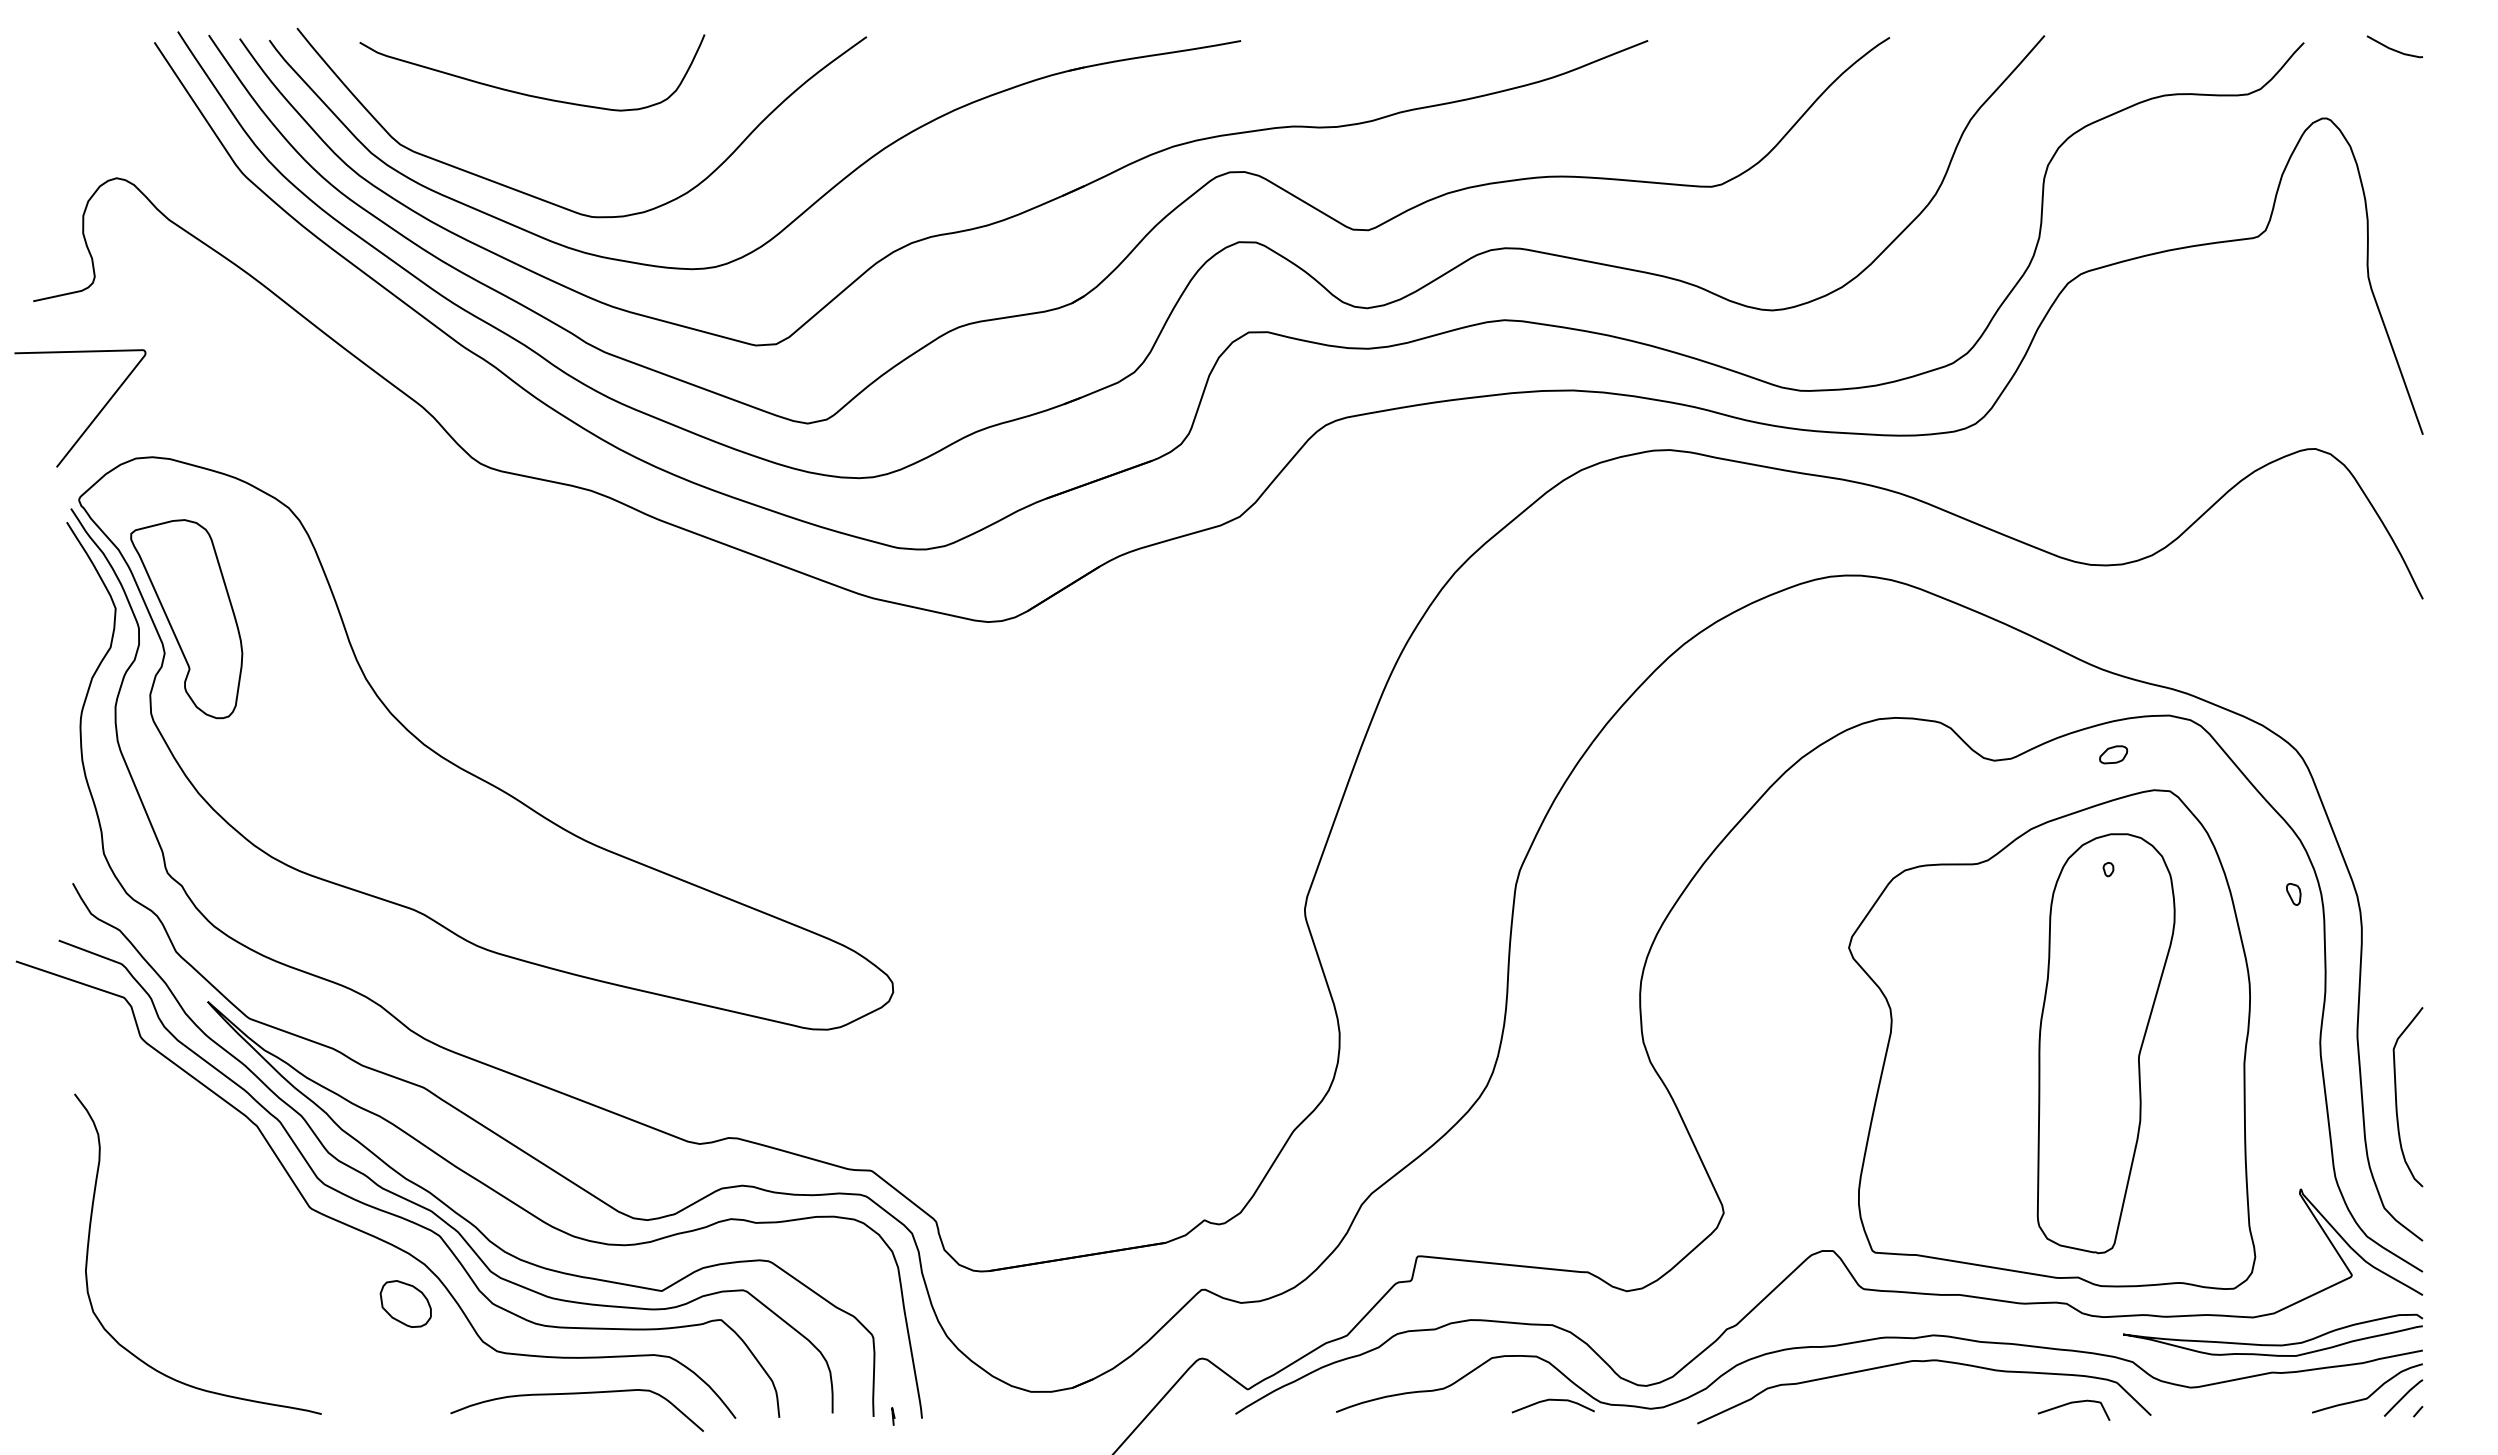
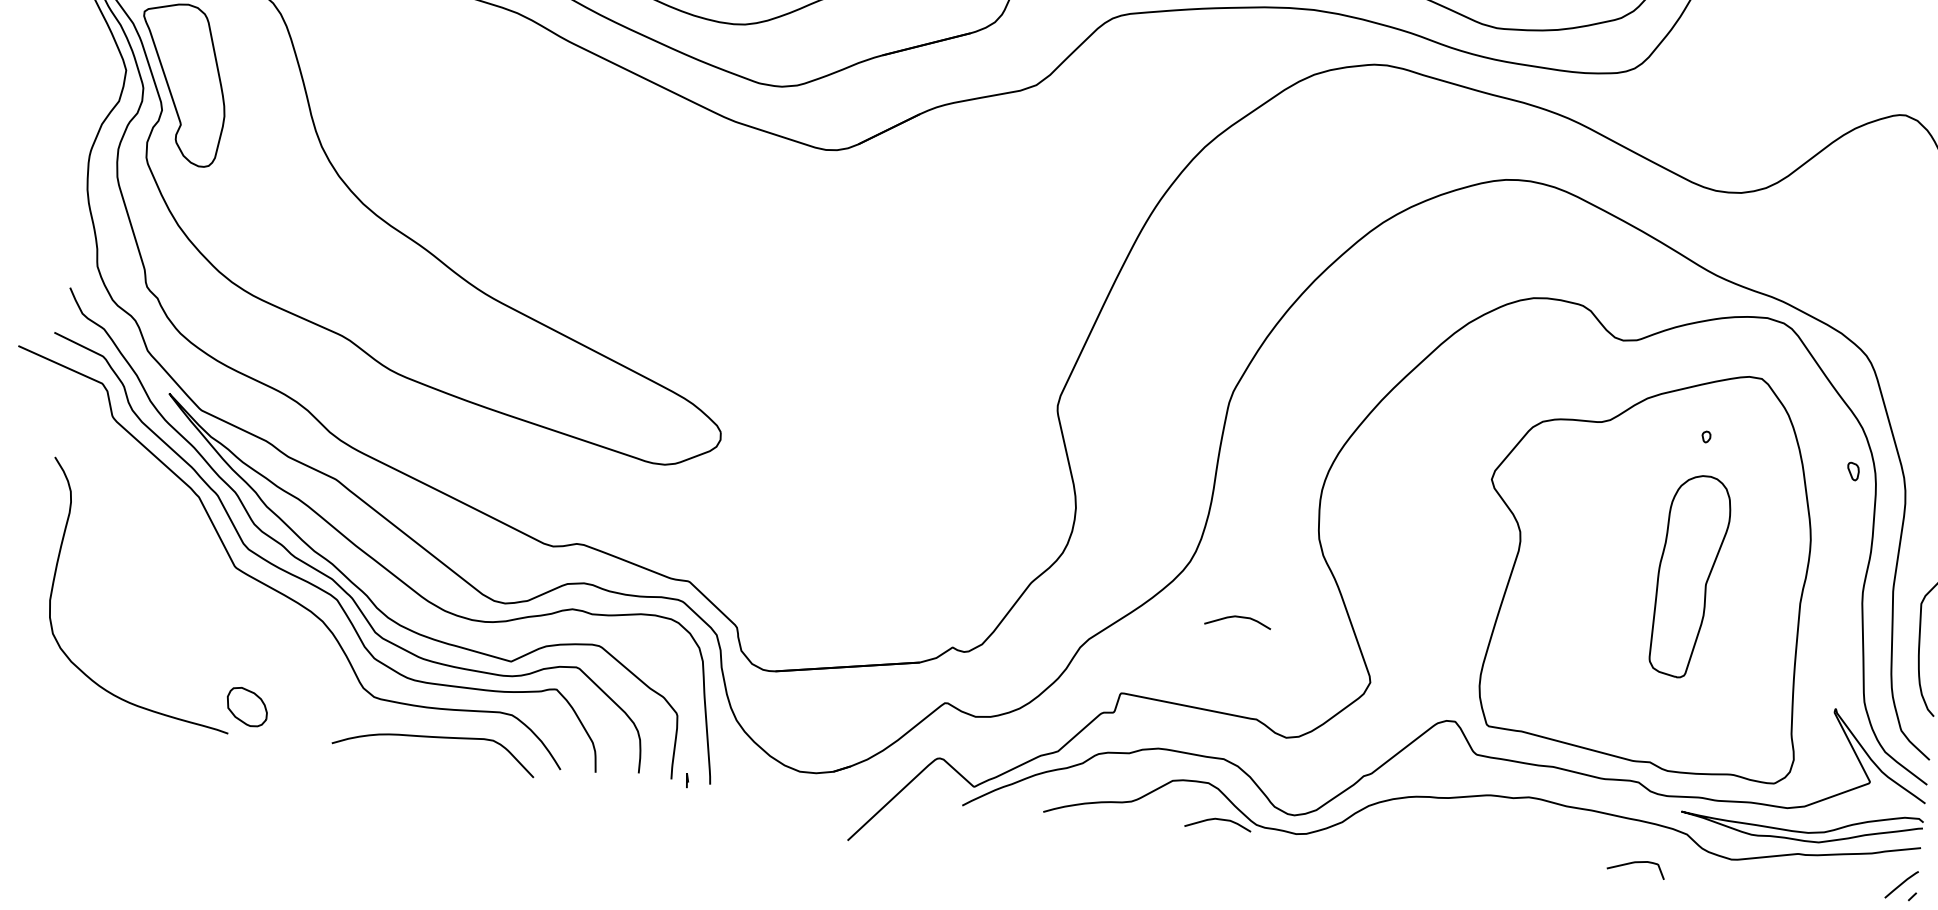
part: (2113, 754) -> (1719, 344), removed
part: (2105, 1043) -> (1690, 576), size x0.6
curve: (1552, 1148) -> (1237, 617), added
part: (405, 1303) -> (246, 706), moved
curve: (1923, 1362) -> (1518, 818), removed
curve: (2372, 1392) -> (1877, 877), removed

